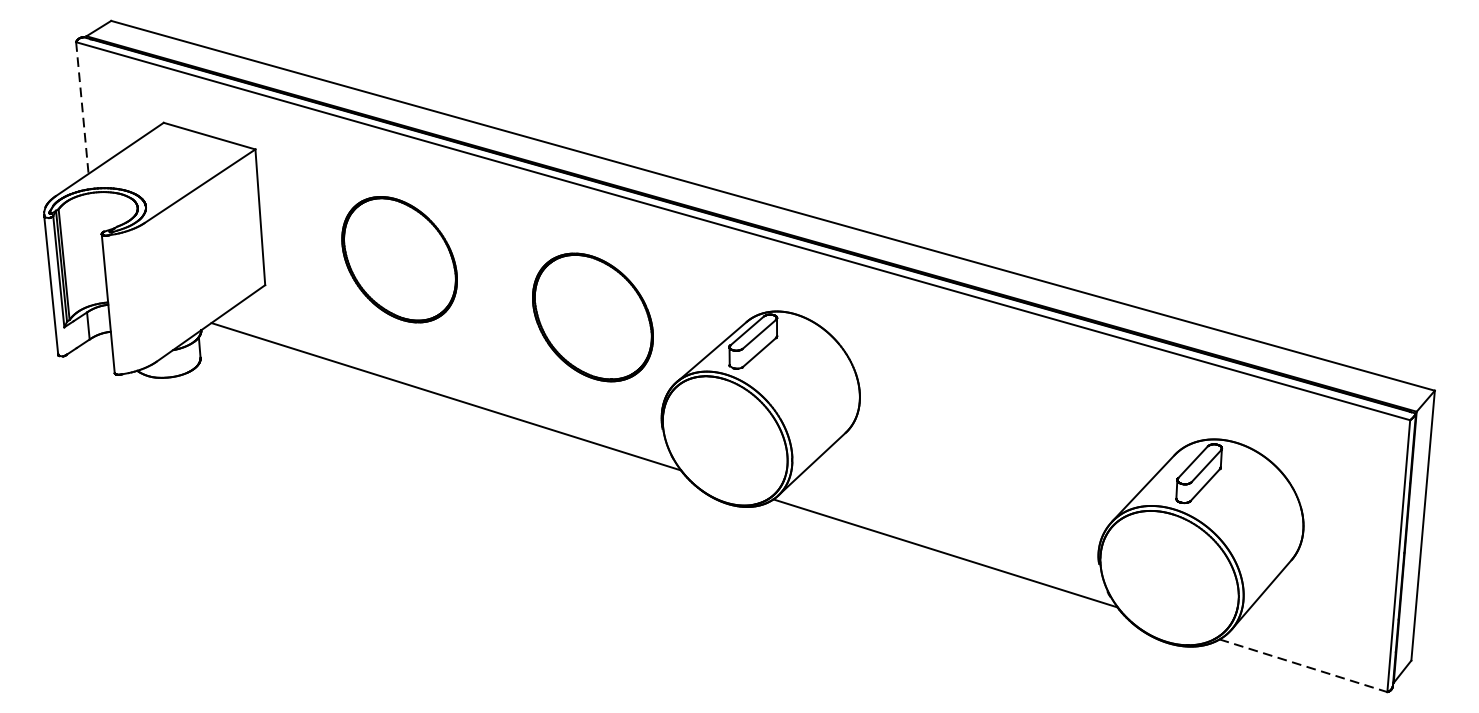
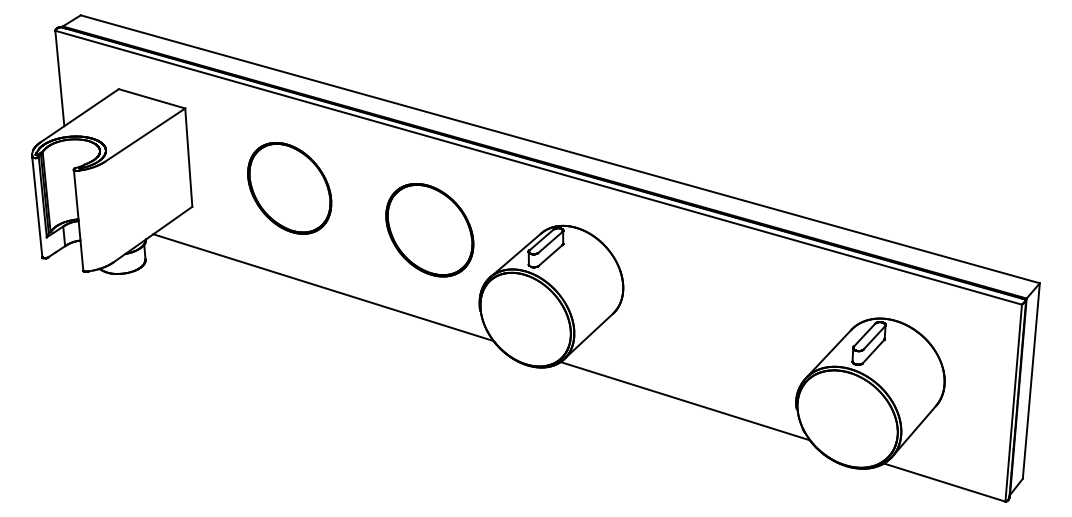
line: (81, 108) -> (59, 78), dashed -> solid
line: (1303, 665) -> (944, 482), dashed -> solid

